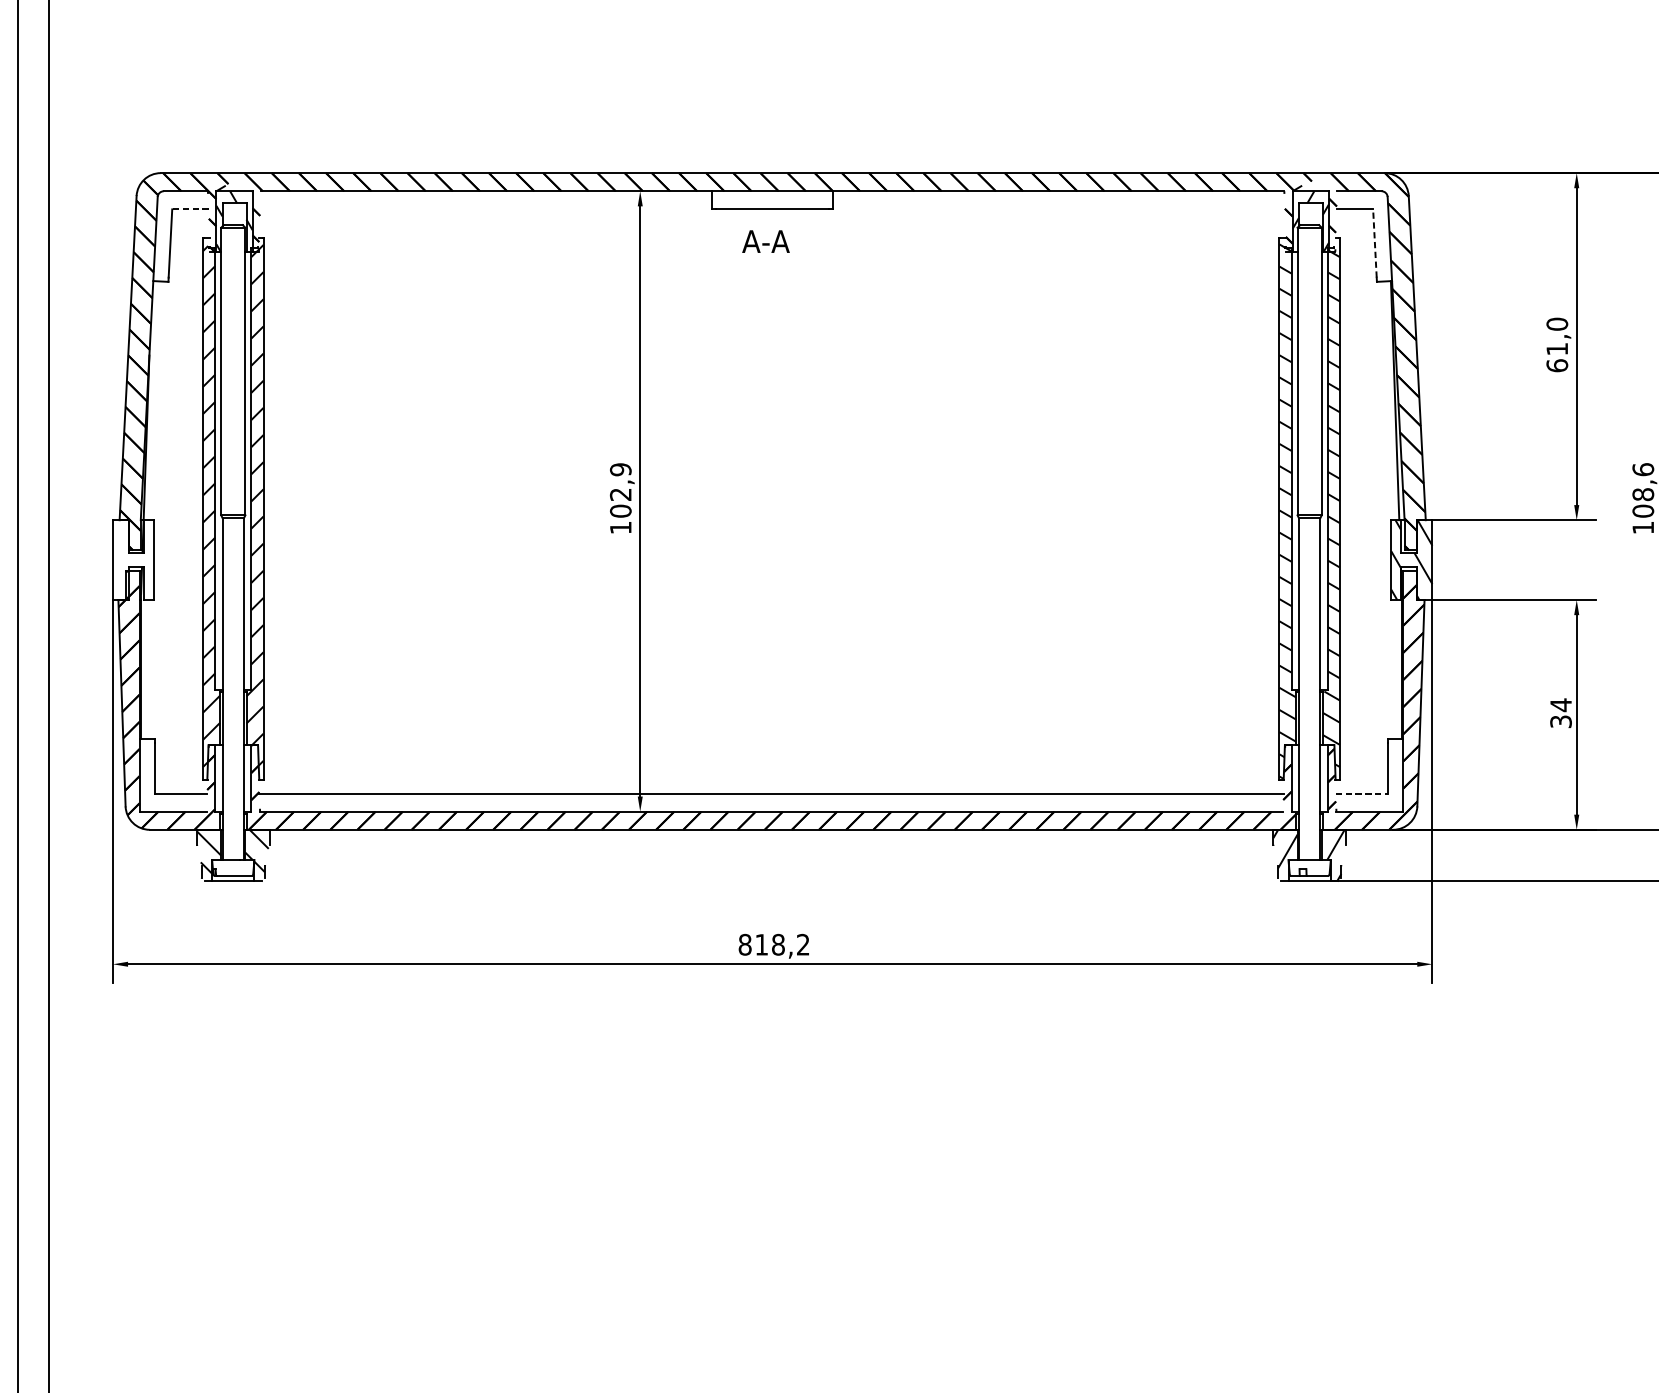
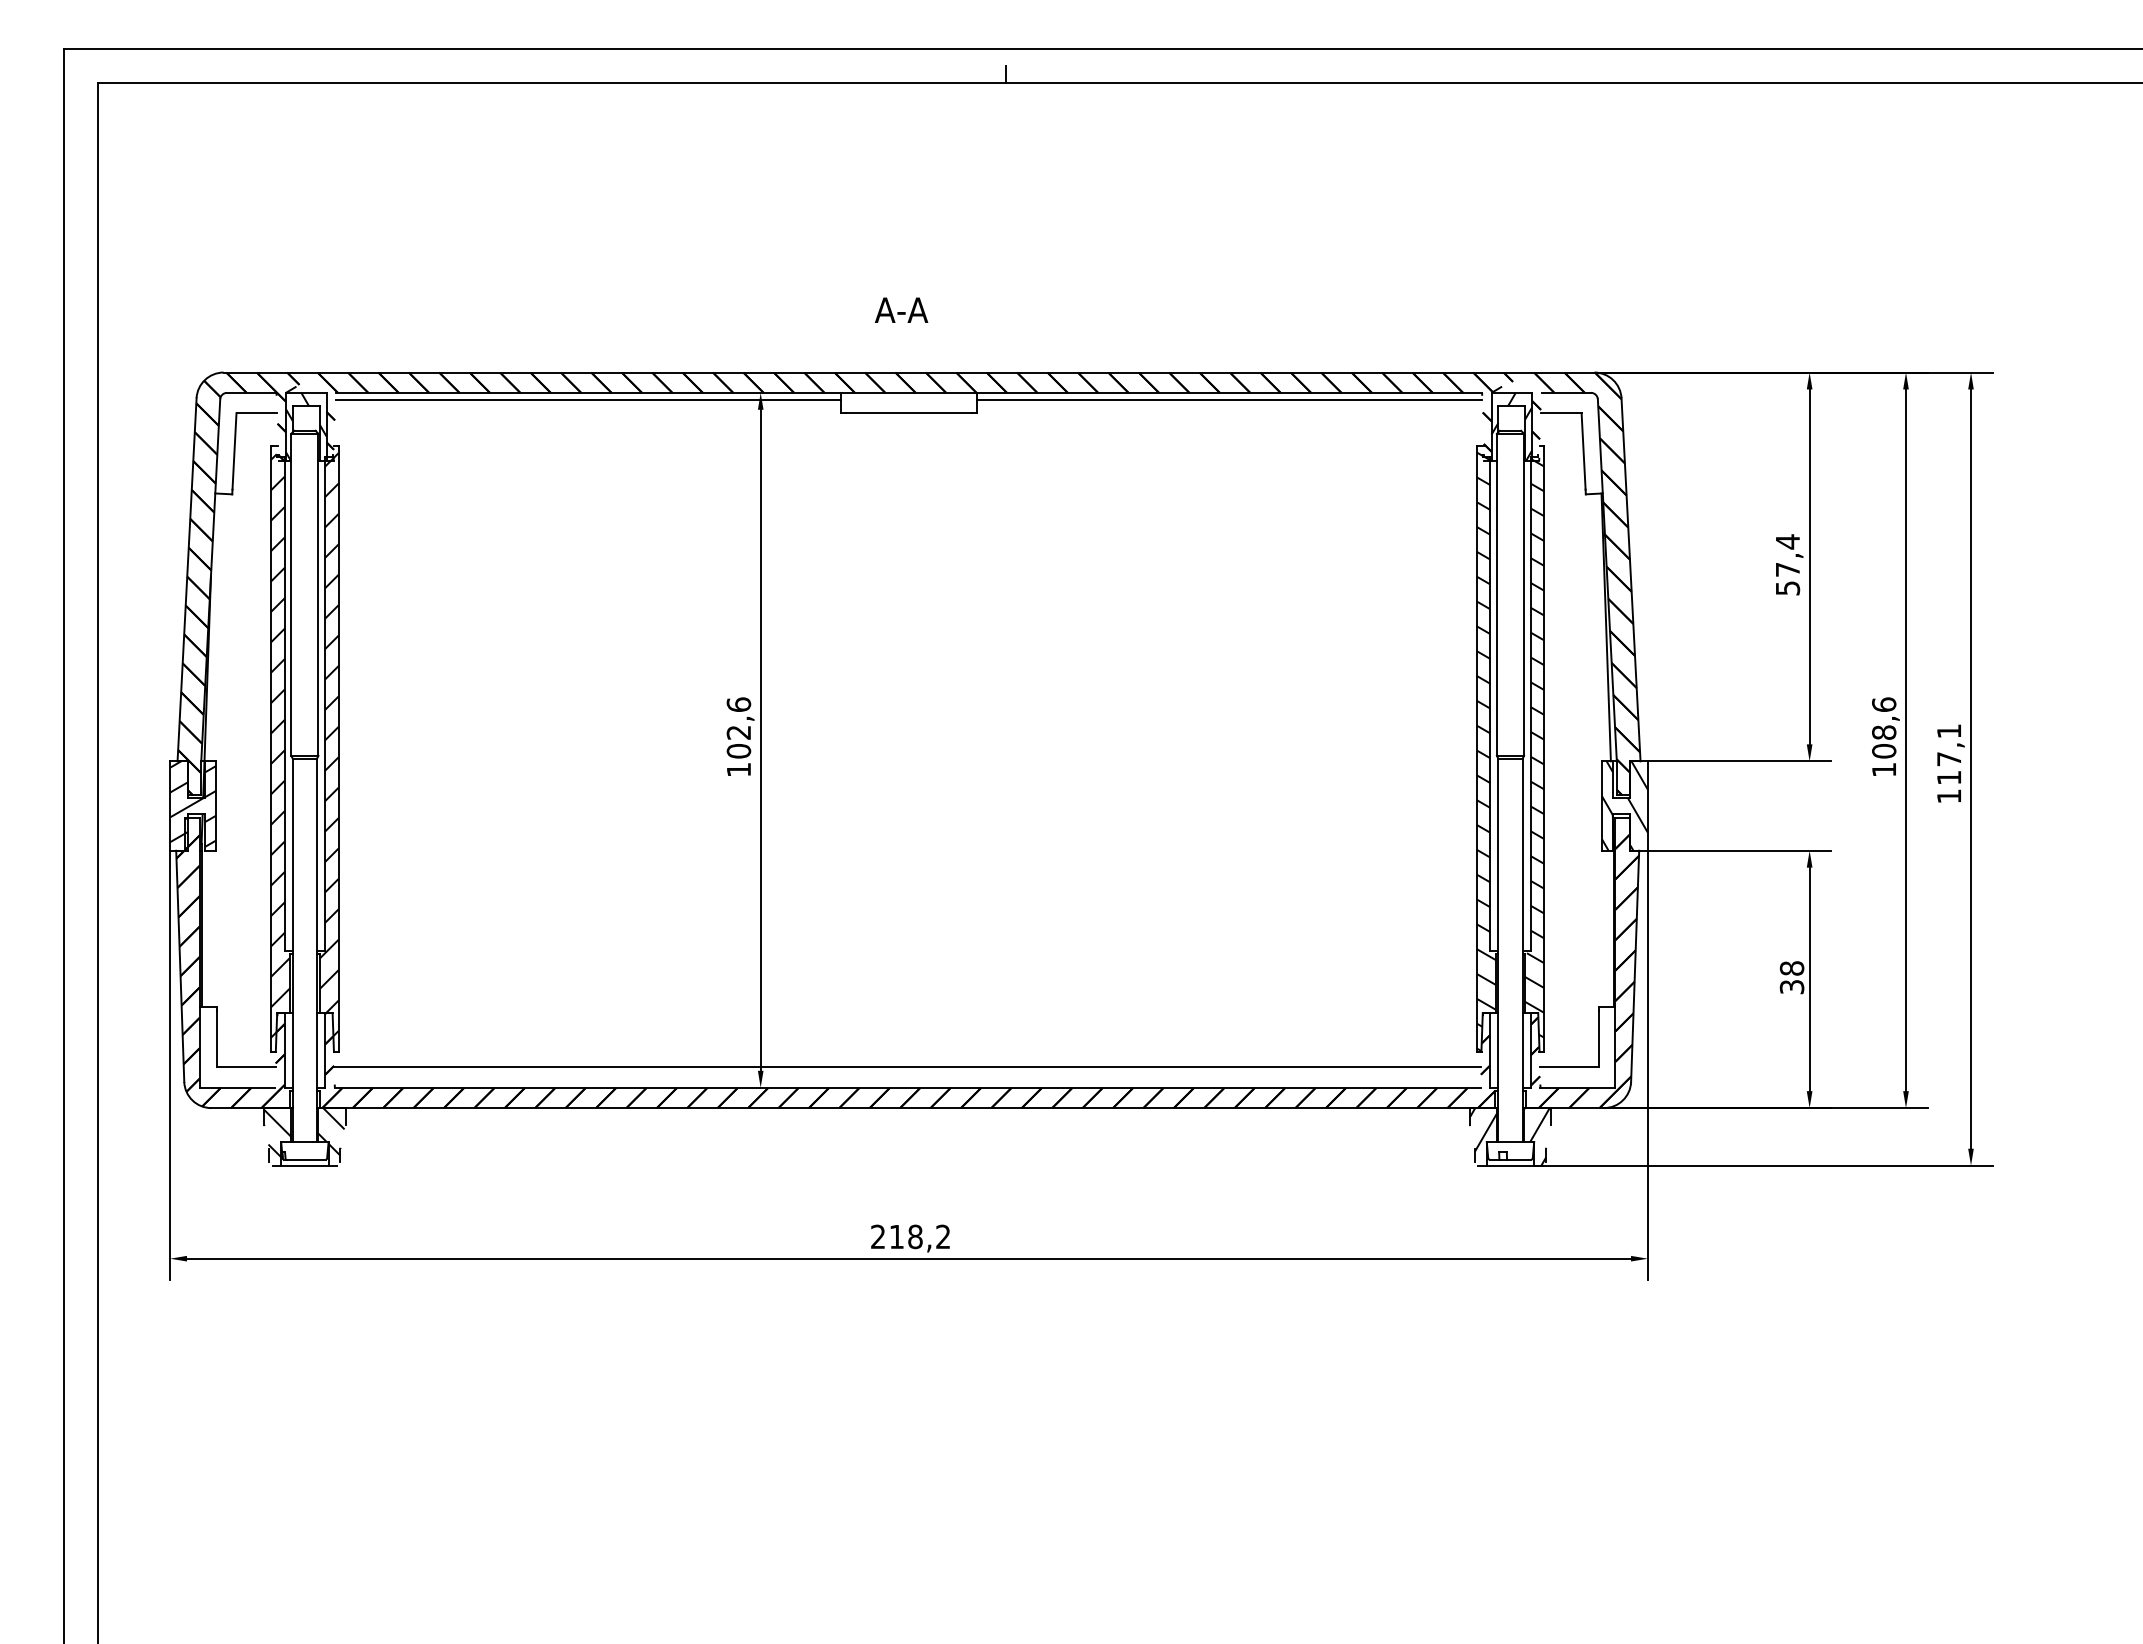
line: (486, 198) -> (588, 400), added
line: (1058, 198) -> (1229, 400), added
line: (190, 209) -> (256, 413), dashed -> solid
text: (765, 240) -> (901, 309), moved
line: (1374, 242) -> (1583, 450), dashed -> solid
text: (1556, 344) -> (1787, 564), 61,0 -> 57,4
text: (620, 469) -> (738, 704), 102,9 -> 102,6
hatch: (133, 557) -> (193, 803), added
text: (1560, 705) -> (1791, 968), 34 -> 38
line: (1362, 793) -> (1569, 1067), dashed -> solid
text: (745, 944) -> (878, 1236), 818,2 -> 218,2

